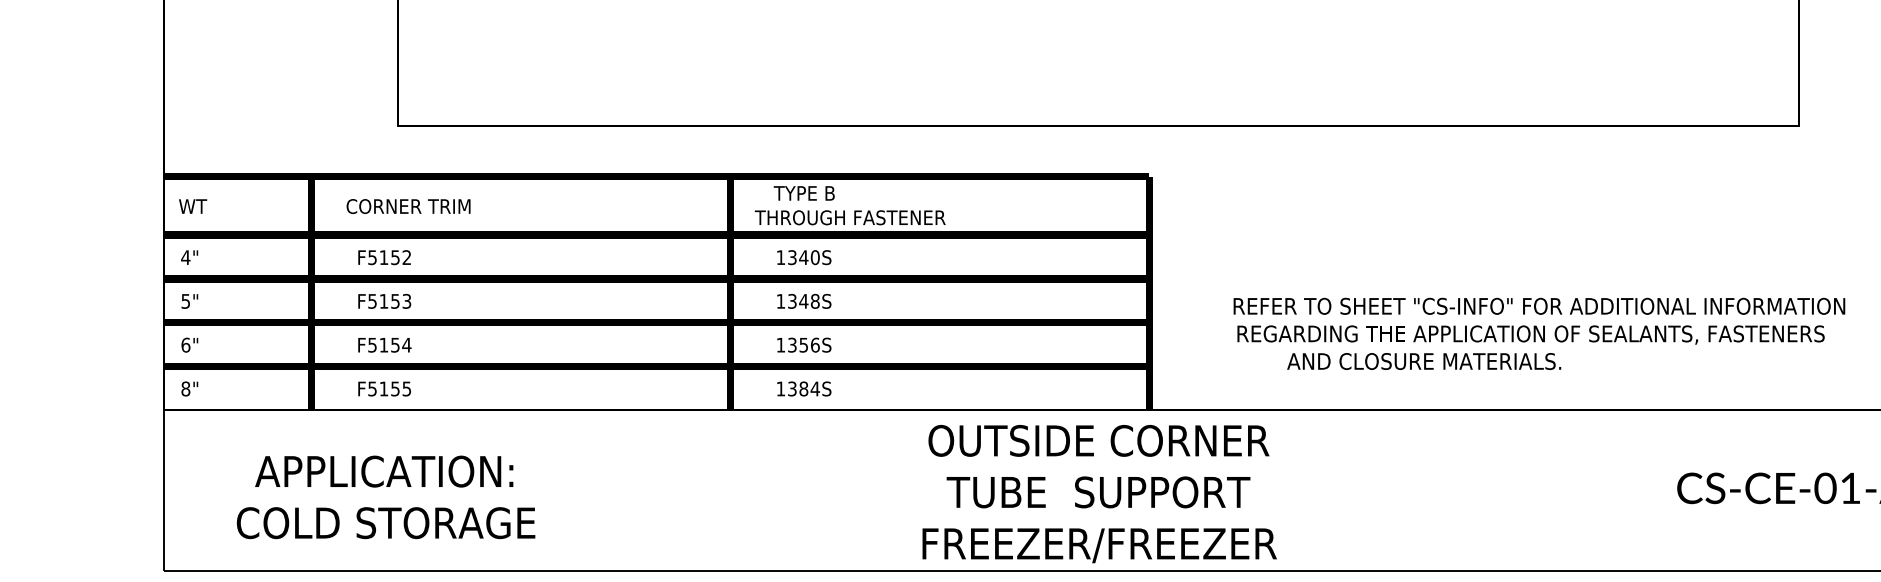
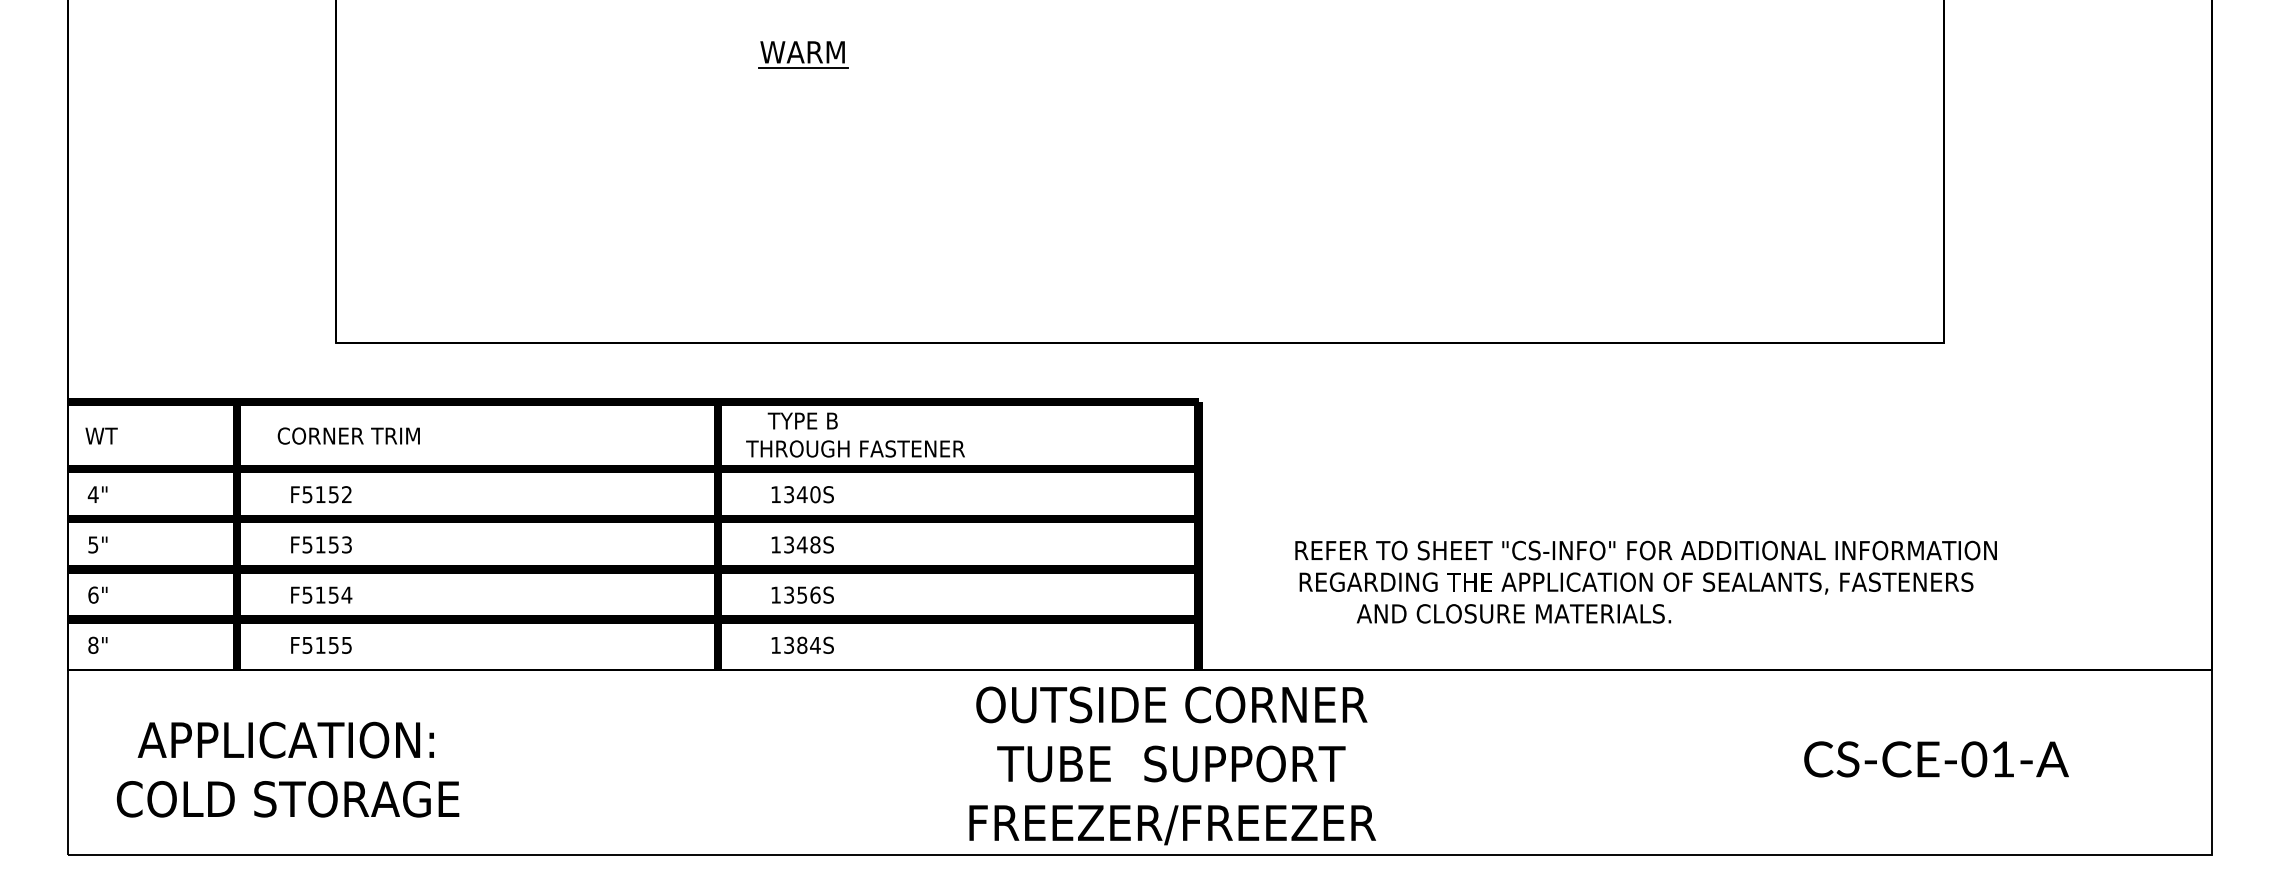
text: (1099, 493) -> (1172, 765), moved
text: (386, 497) -> (288, 769), moved

